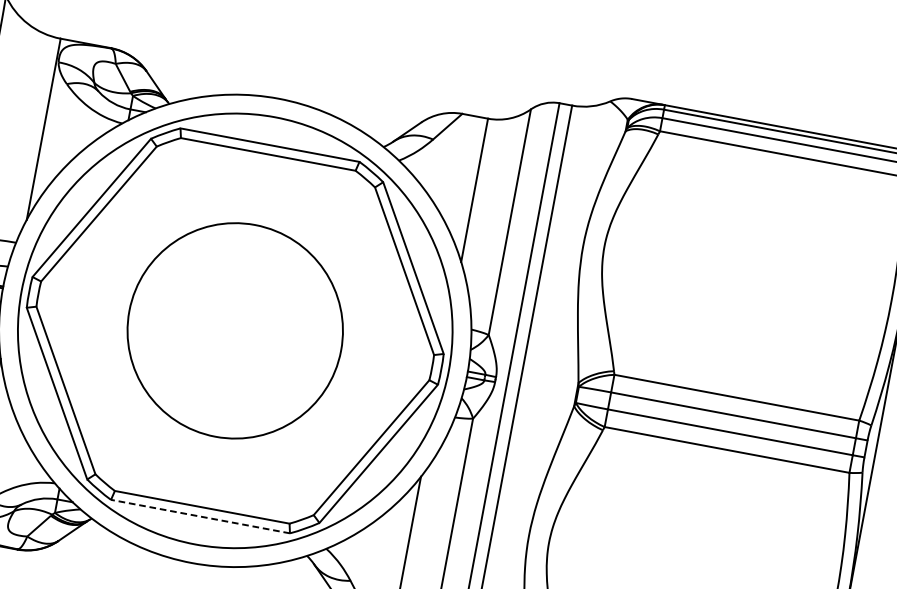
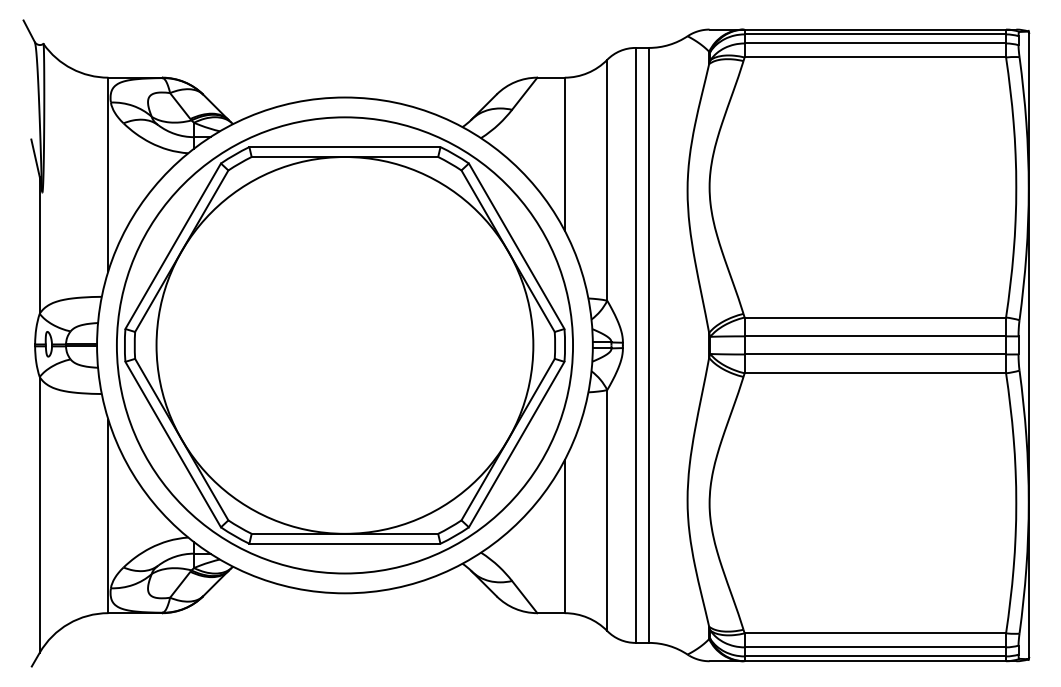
circle: (234, 330) -> (344, 345), size x1.67
line: (200, 516) -> (344, 543), dashed -> solid

